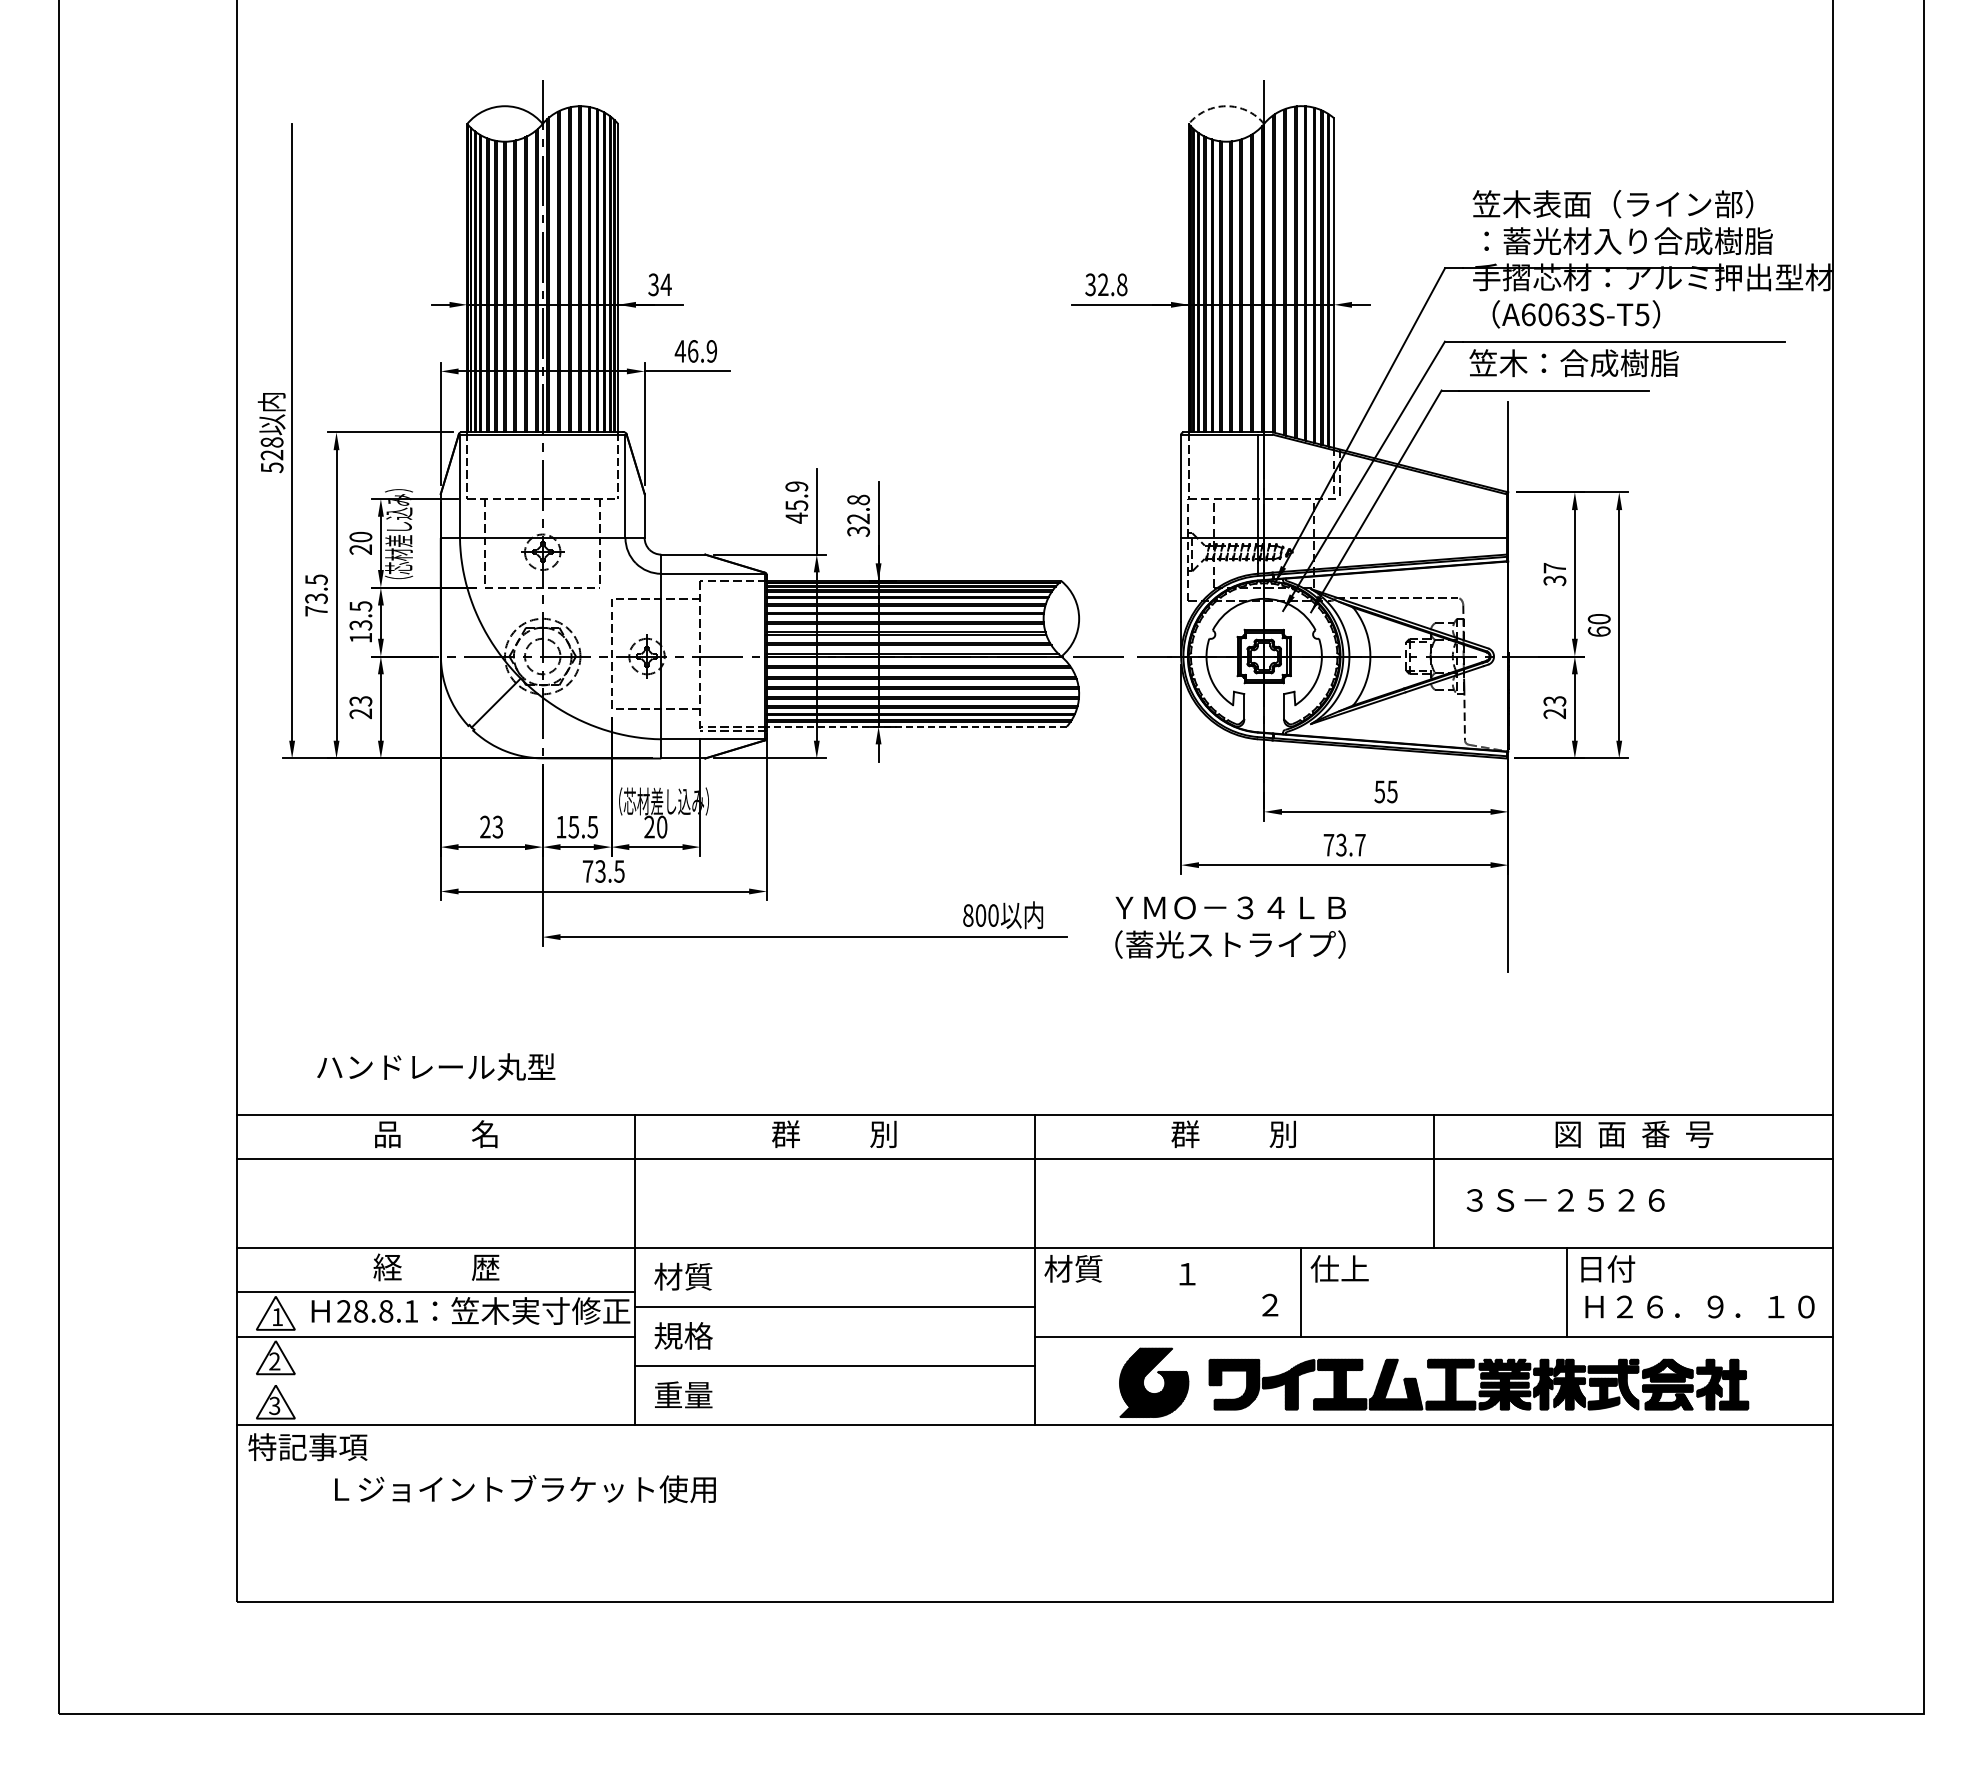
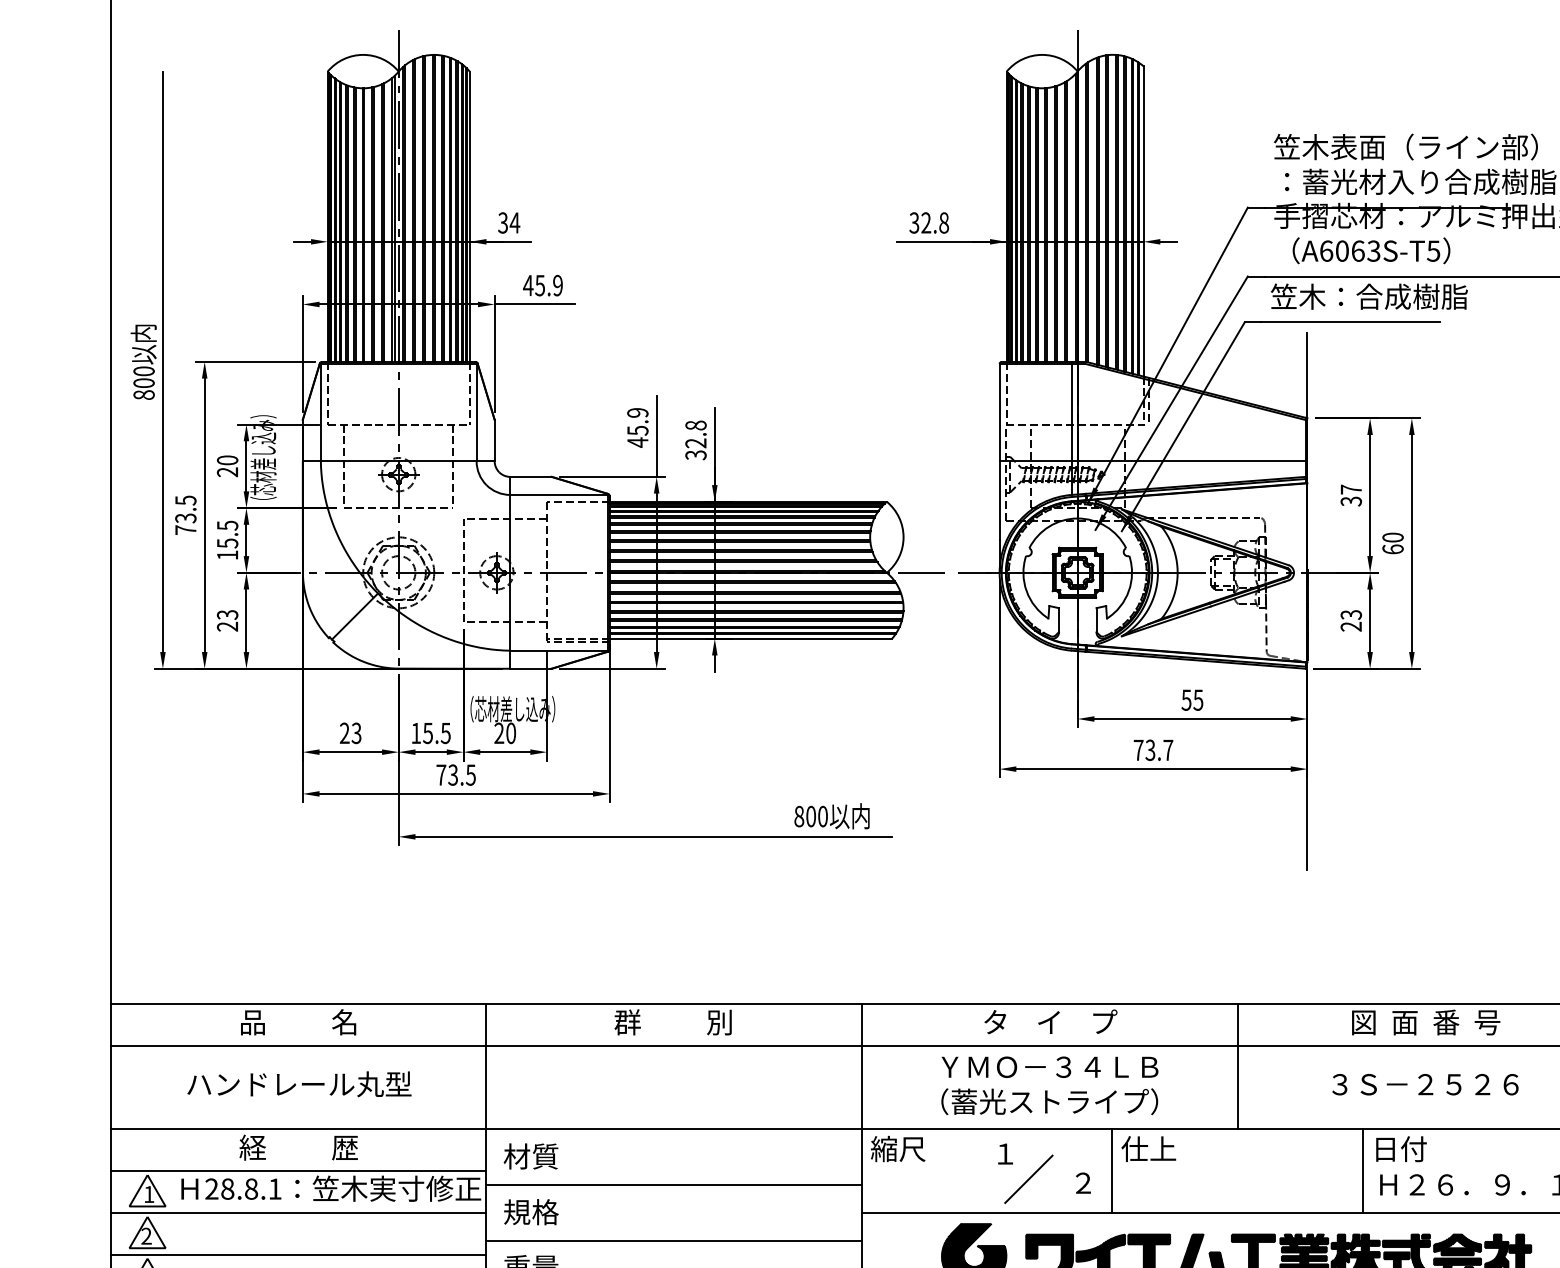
arc: (1226, 106) -> (1042, 55), dashed -> solid
text: (692, 351) -> (539, 285), 46.9 -> 45.9
text: (271, 455) -> (143, 383), 528 -> 800
text: (360, 625) -> (227, 543), 13.5 -> 15.5
line: (916, 726) -> (750, 638), dashed -> solid
text: (1230, 927) -> (1049, 1085), moved
text: (436, 1066) -> (299, 1083), moved
text: (1235, 1134) -> (1050, 1022), 群          別 -> タ    イ    プ
text: (1565, 1200) -> (1425, 1084), moved
text: (1073, 1268) -> (898, 1148), 材質 -> 縮尺
line: (1212, 1300) -> (1029, 1178), added
line: (436, 1380) -> (298, 1254), added

